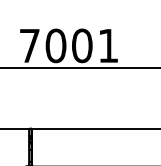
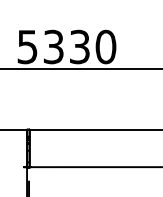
text: (68, 45) -> (66, 46), 7001 -> 5330

